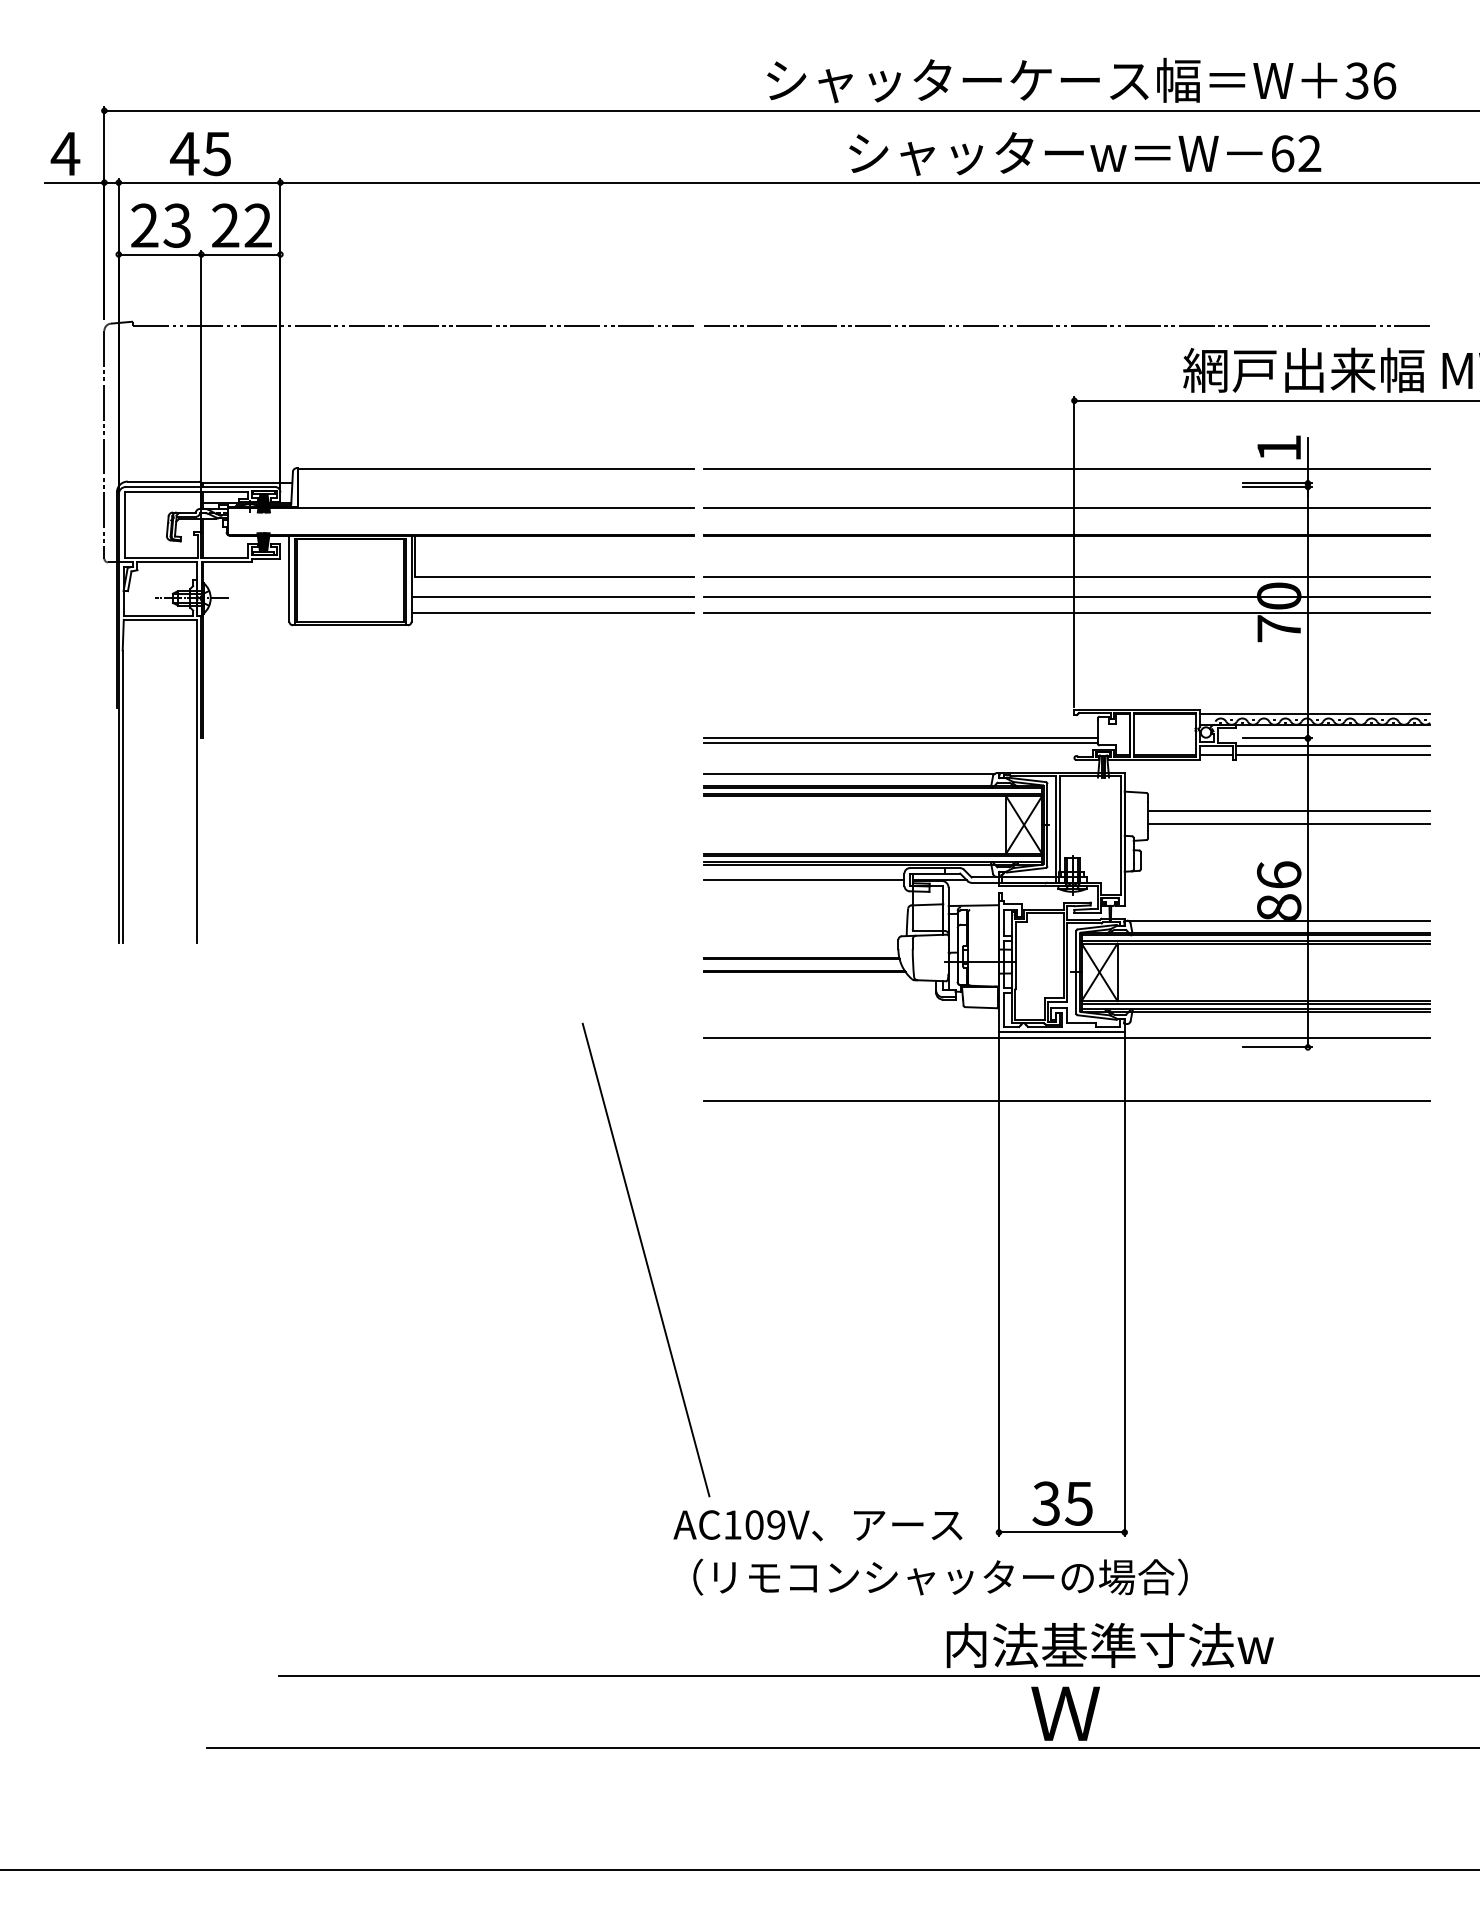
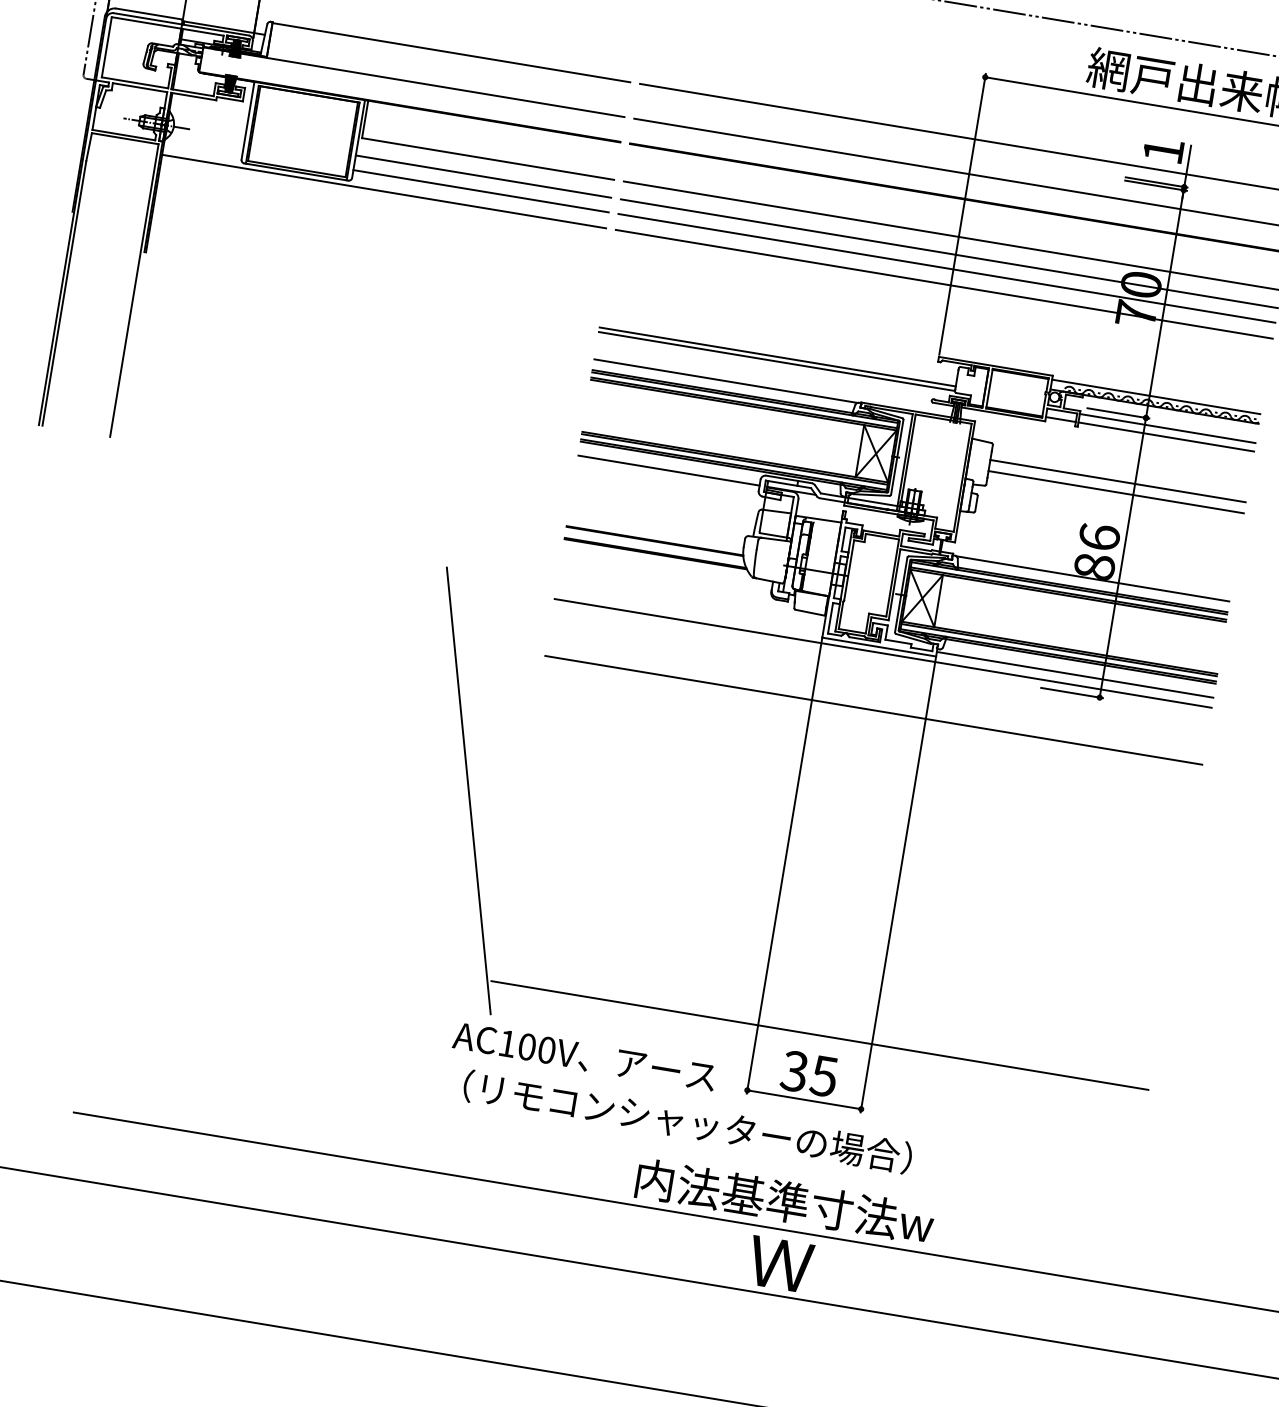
line: (448, 630) -> (384, 191), added
line: (1067, 630) -> (944, 284), added
line: (1277, 1027) -> (1075, 675), added
line: (1067, 1460) -> (820, 1035), added
text: (776, 1524) -> (547, 1049), AC109V -> AC100V
text: (1109, 1644) -> (784, 1200), moved

